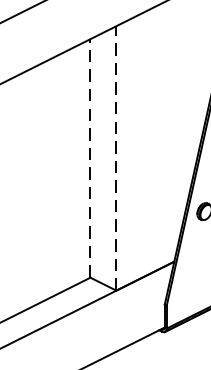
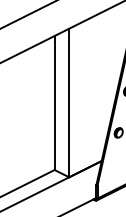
line: (90, 157) -> (54, 102), dashed -> solid
line: (116, 157) -> (69, 102), dashed -> solid

